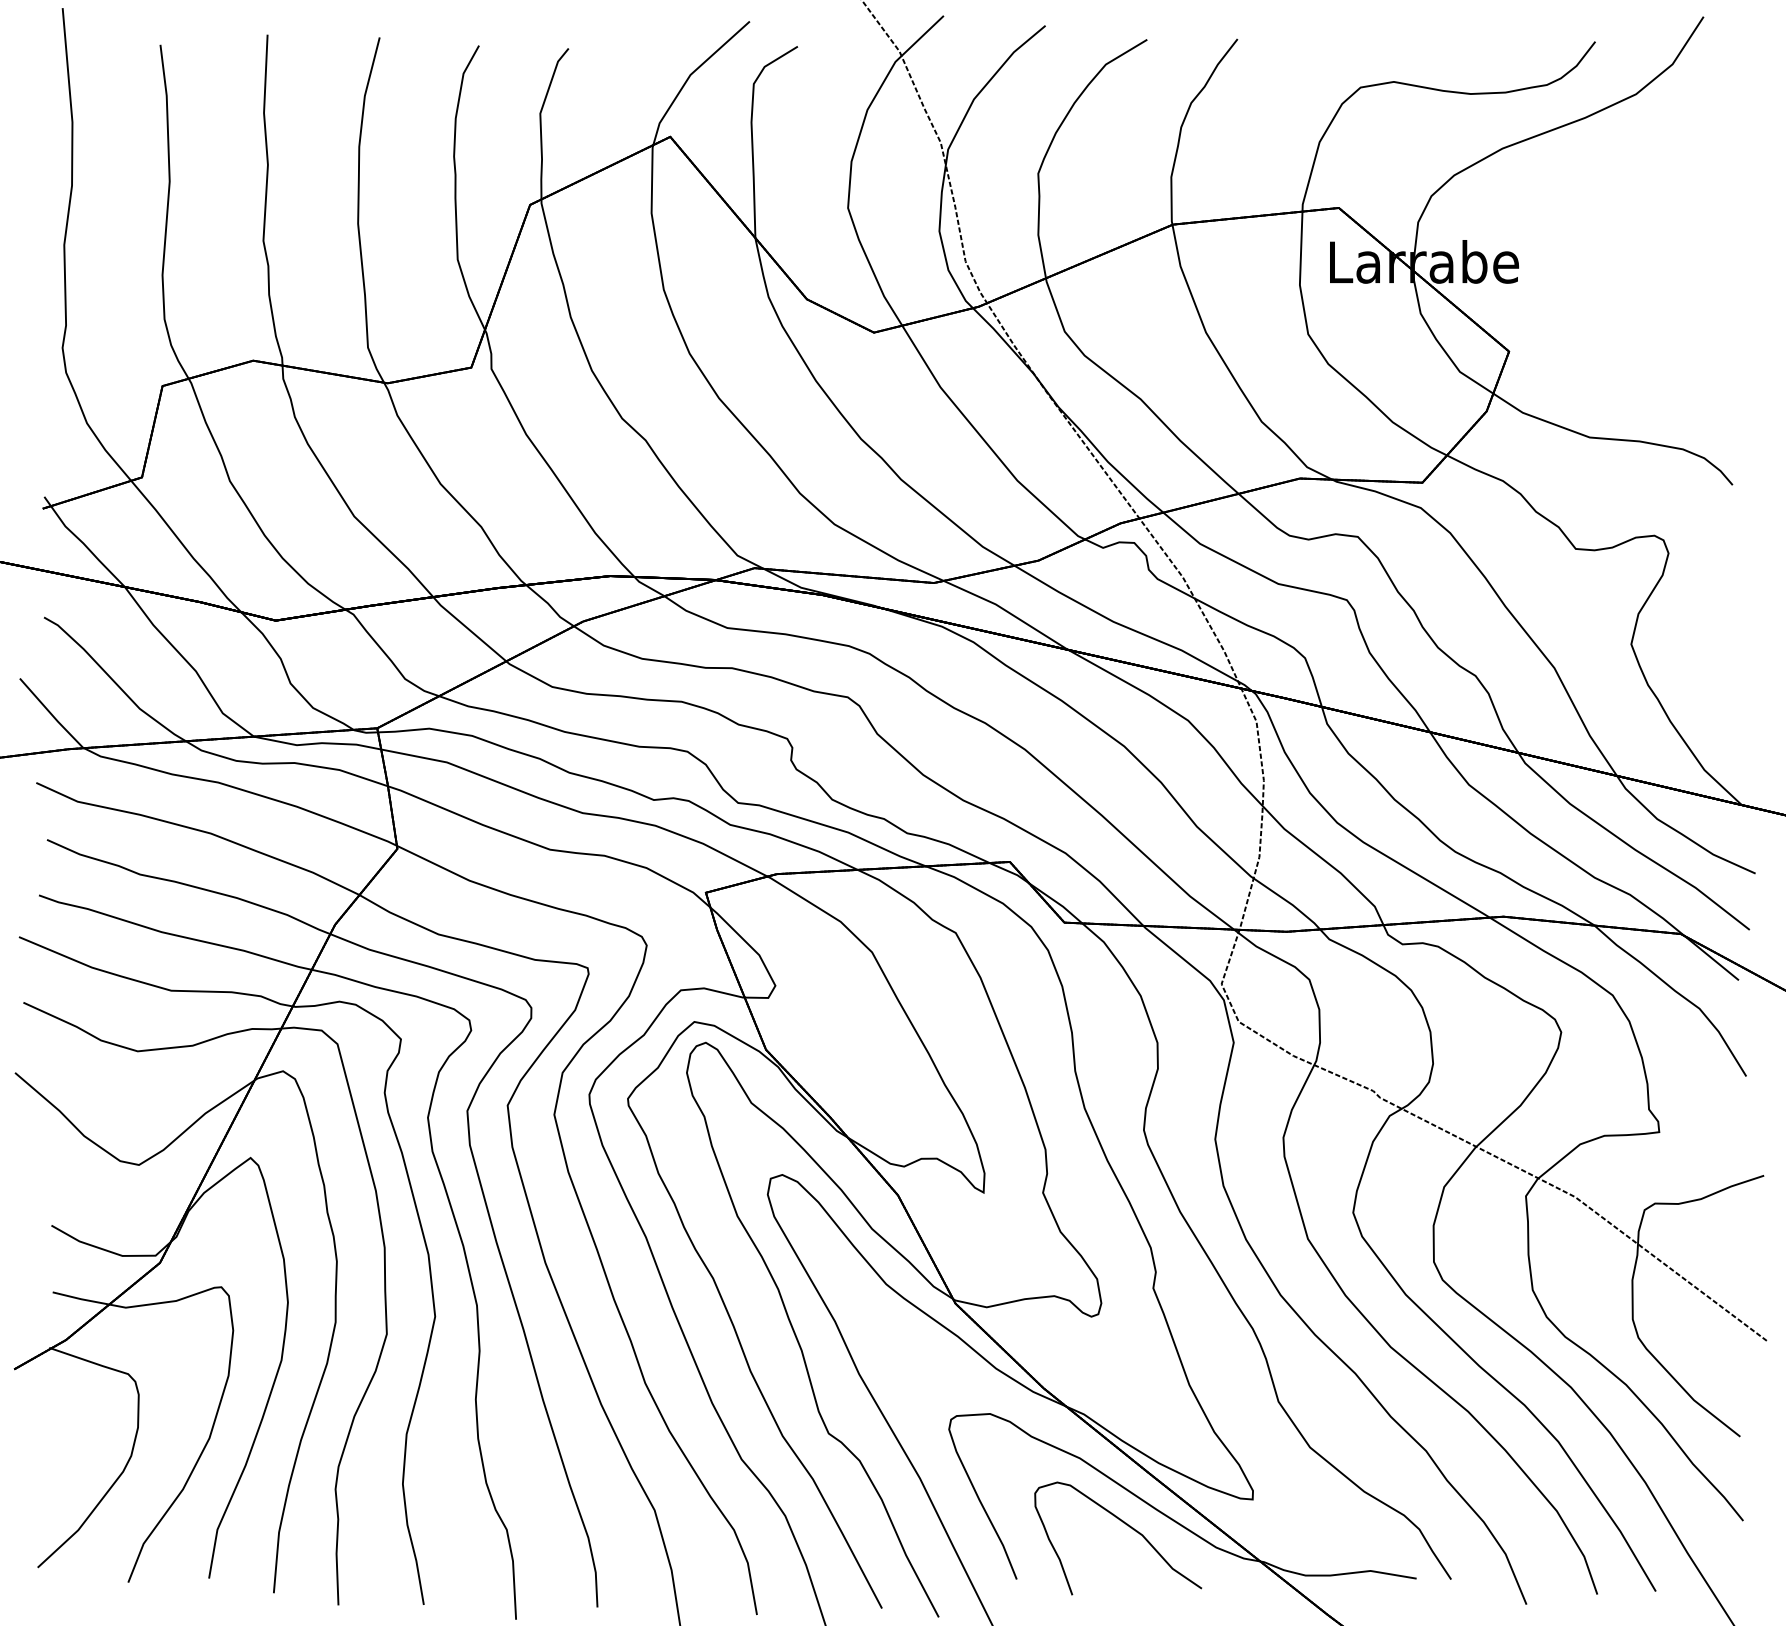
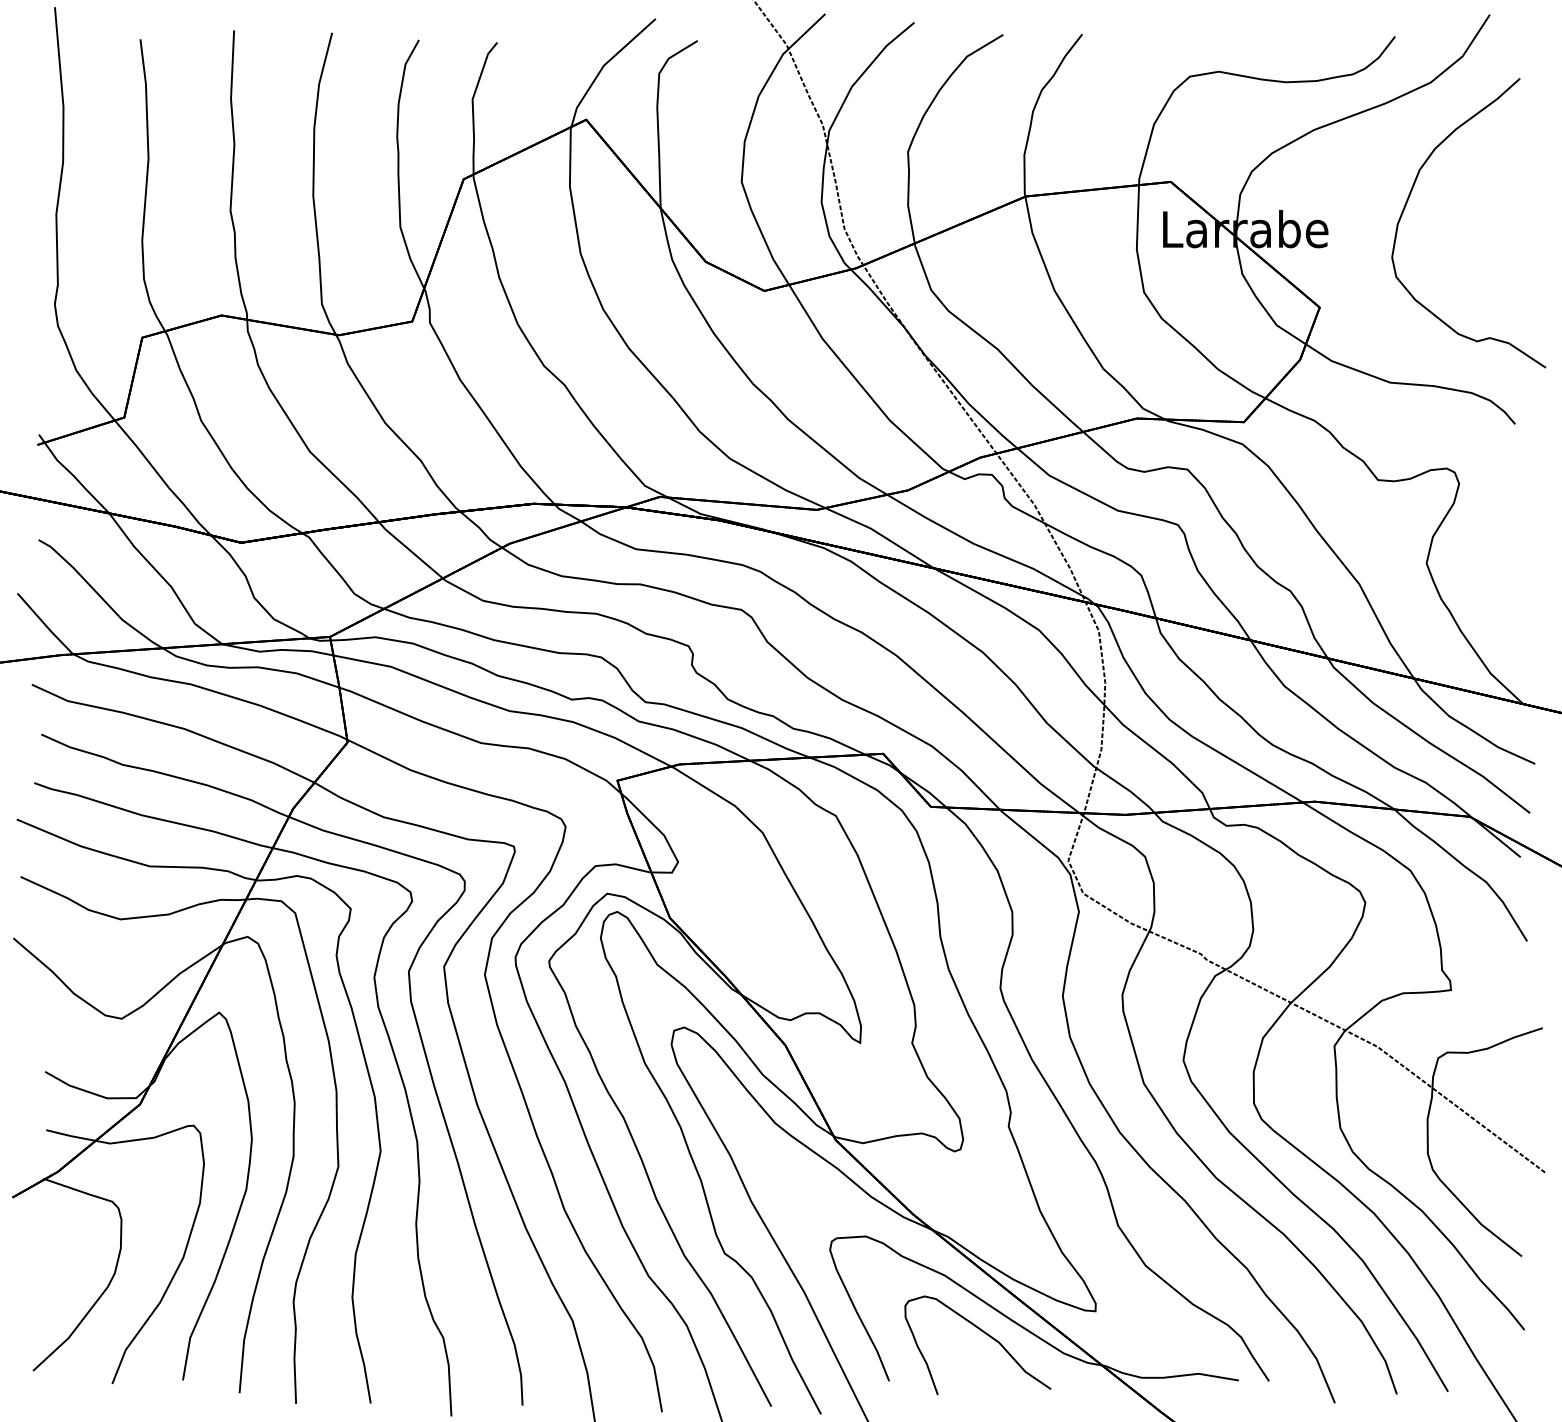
curve: (1611, 226) -> (1409, 198), added

